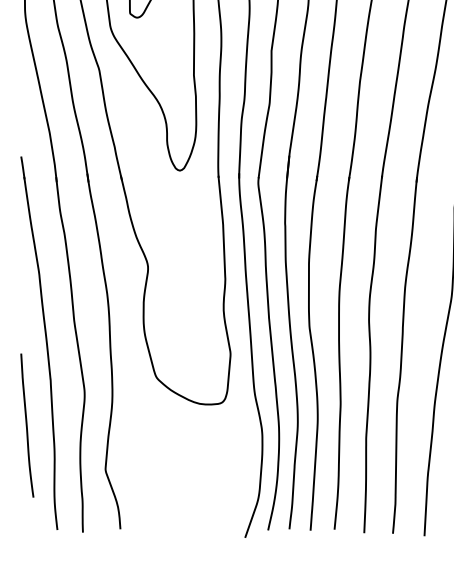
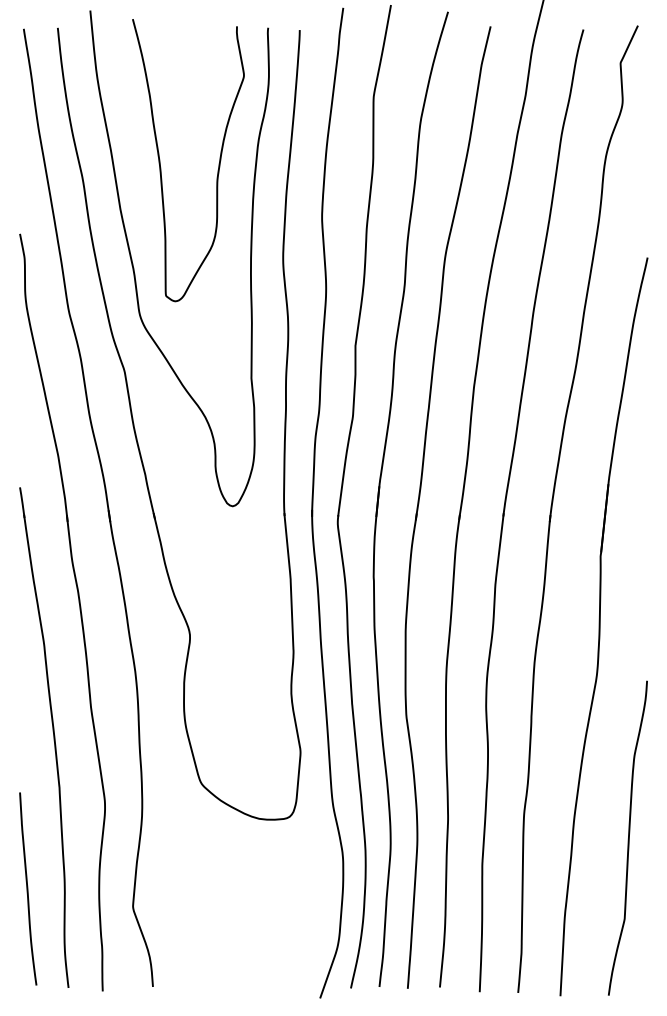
curve: (27, 425) -> (28, 888), moved

